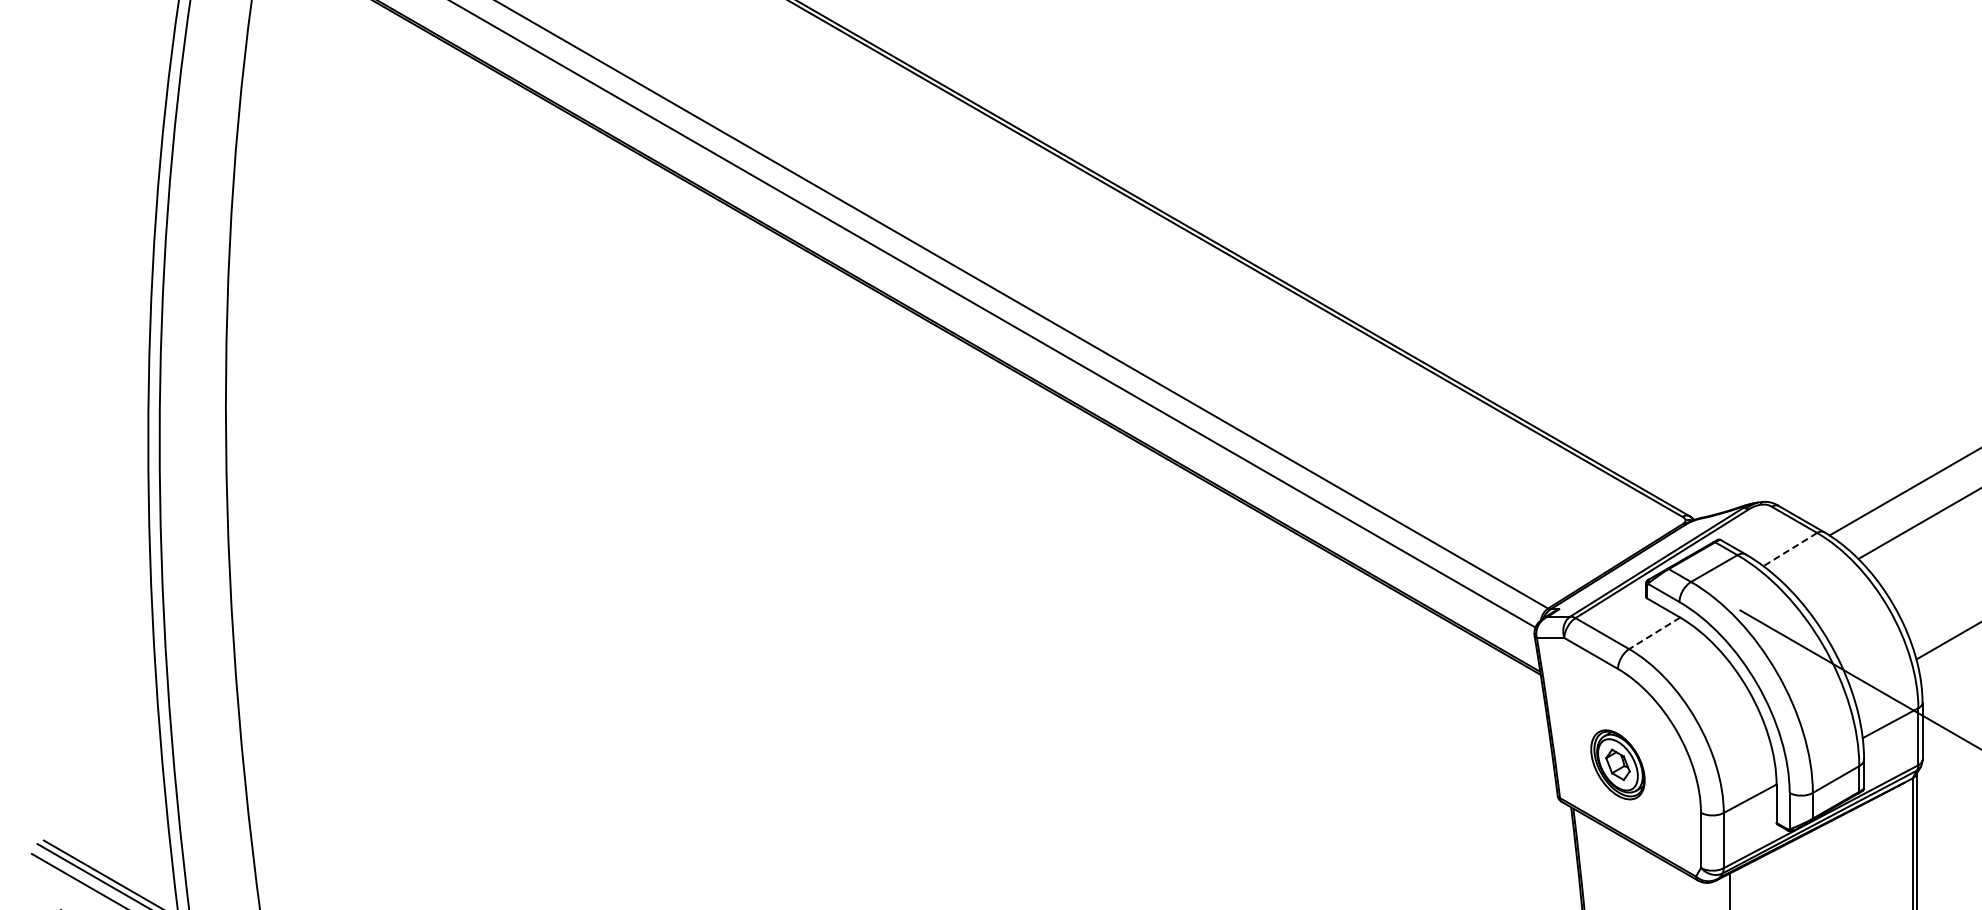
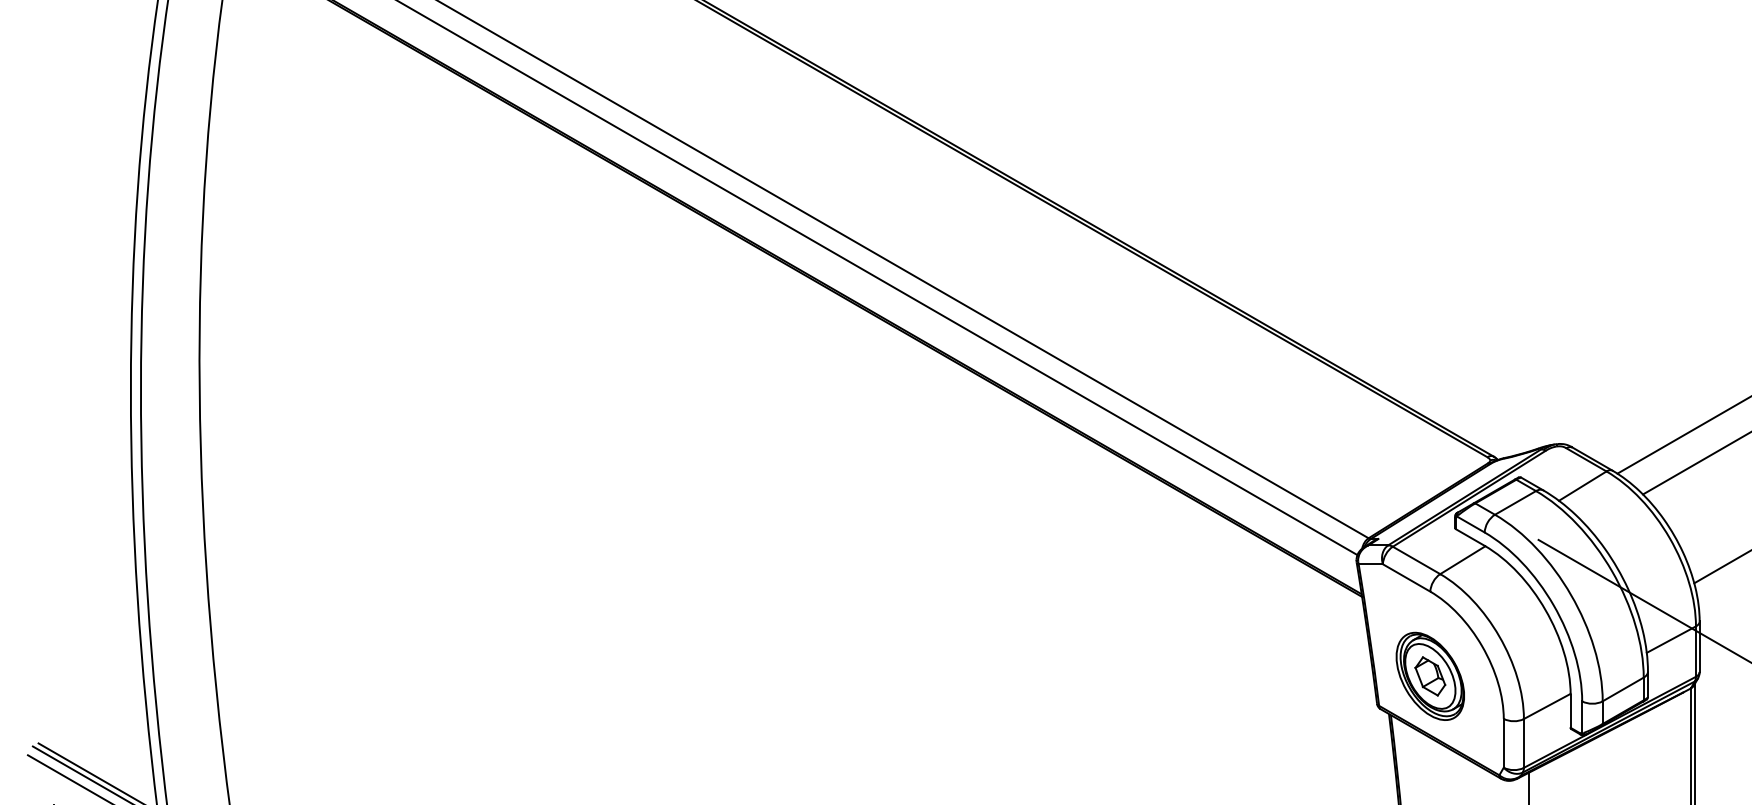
line: (1790, 549) -> (1582, 486), dashed -> solid
line: (1654, 633) -> (1462, 560), dashed -> solid
part: (1617, 764) -> (1429, 676), size x1.43

